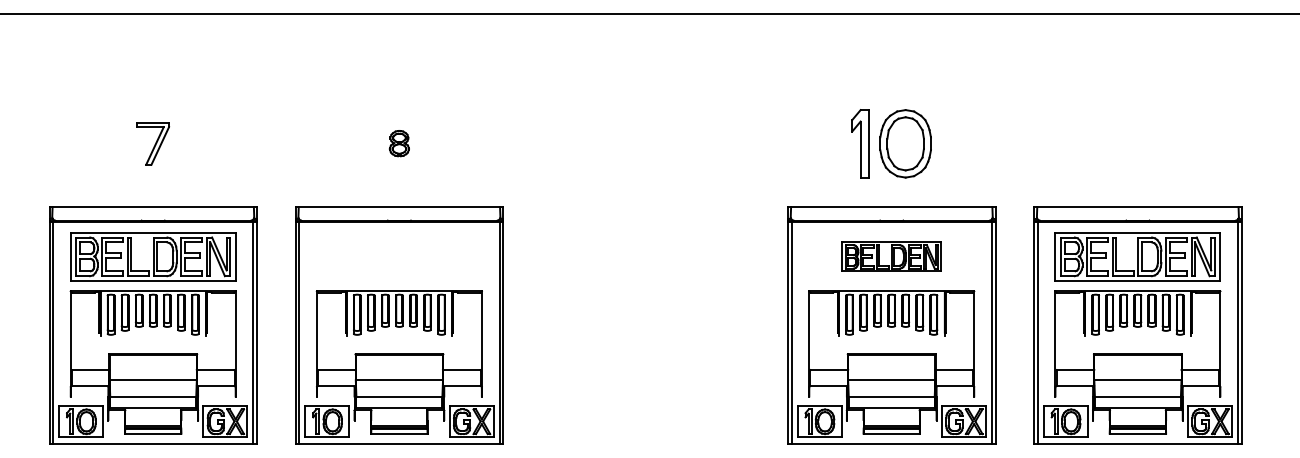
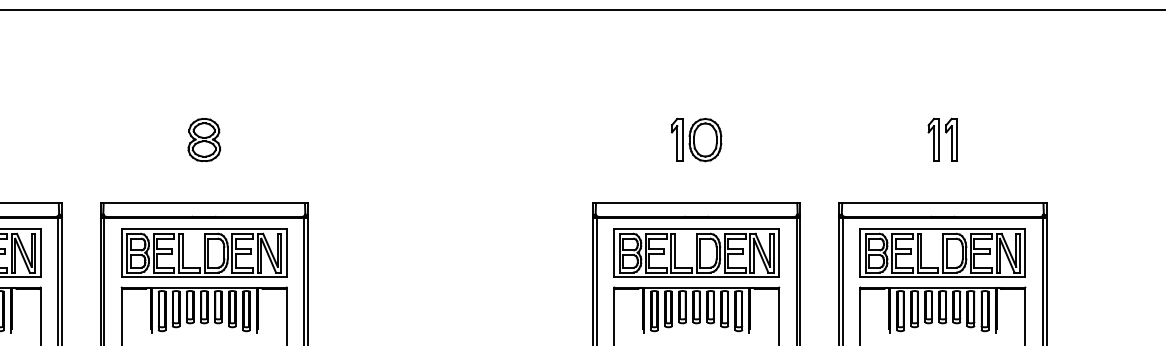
part: (399, 143) -> (204, 139), size x1.67
part: (891, 143) -> (696, 139), size x0.62
part: (1137, 143) -> (942, 139), added
part: (399, 256) -> (204, 252), added
part: (891, 256) -> (696, 252), size x1.67

